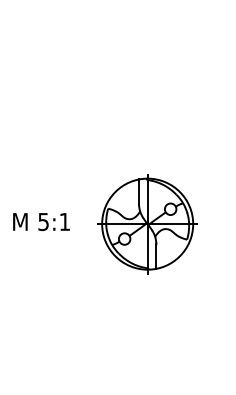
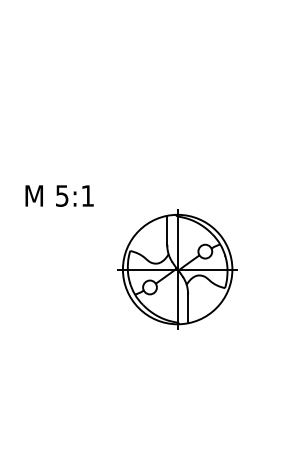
text: (41, 222) -> (59, 196), moved

